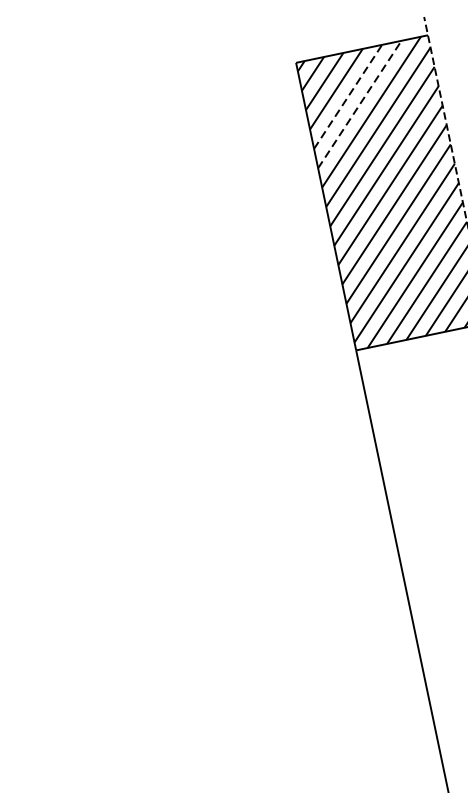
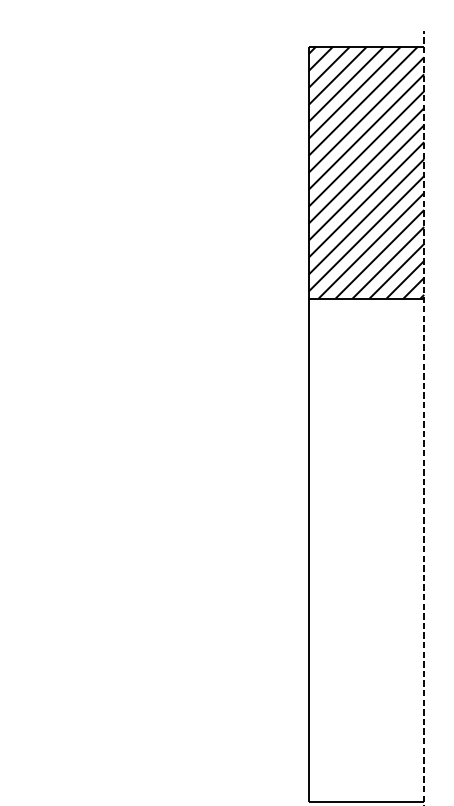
line: (348, 95) -> (346, 83), dashed -> solid
line: (360, 104) -> (355, 92), dashed -> solid

